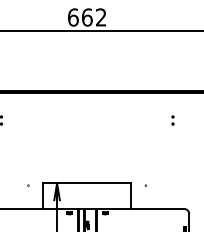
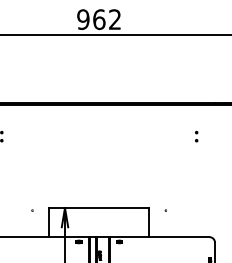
text: (73, 17) -> (83, 19), 662 -> 962

